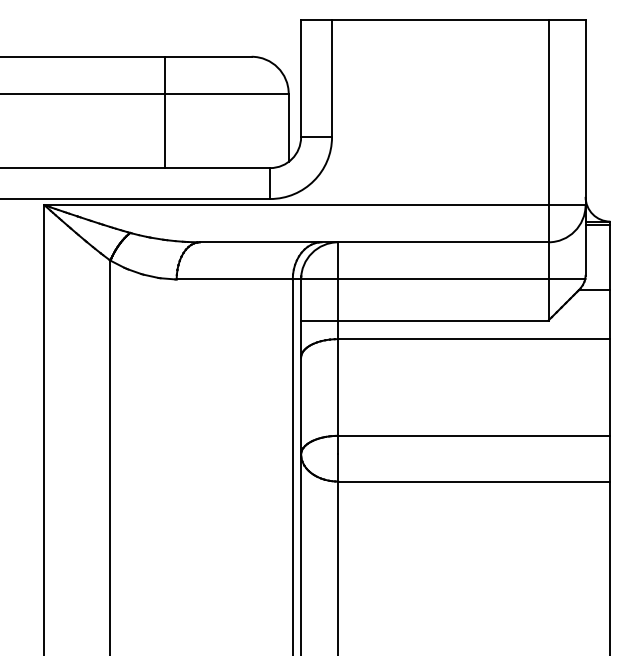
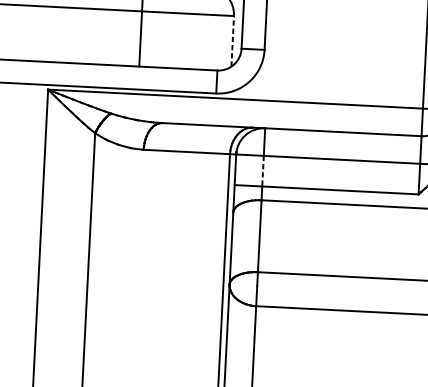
line: (288, 127) -> (232, 41), solid -> dashed
line: (338, 300) -> (263, 171), solid -> dashed

